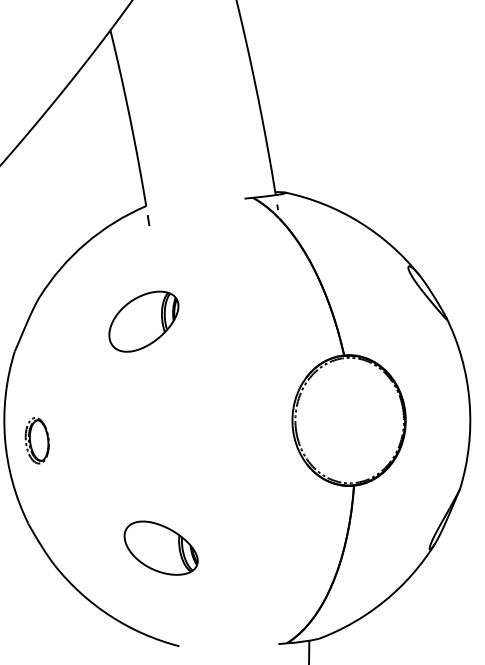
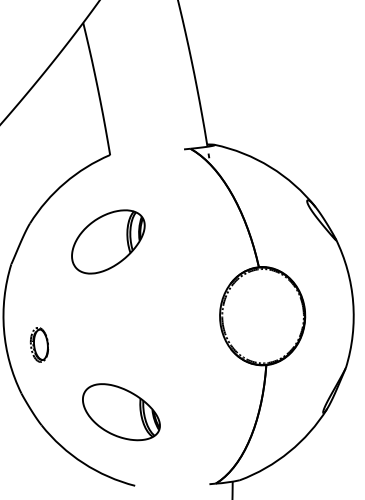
line: (148, 220) -> (111, 165), removed
part: (143, 321) -> (108, 241), size x1.4
part: (36, 440) -> (38, 344), moved
part: (160, 547) -> (120, 411), size x1.4

